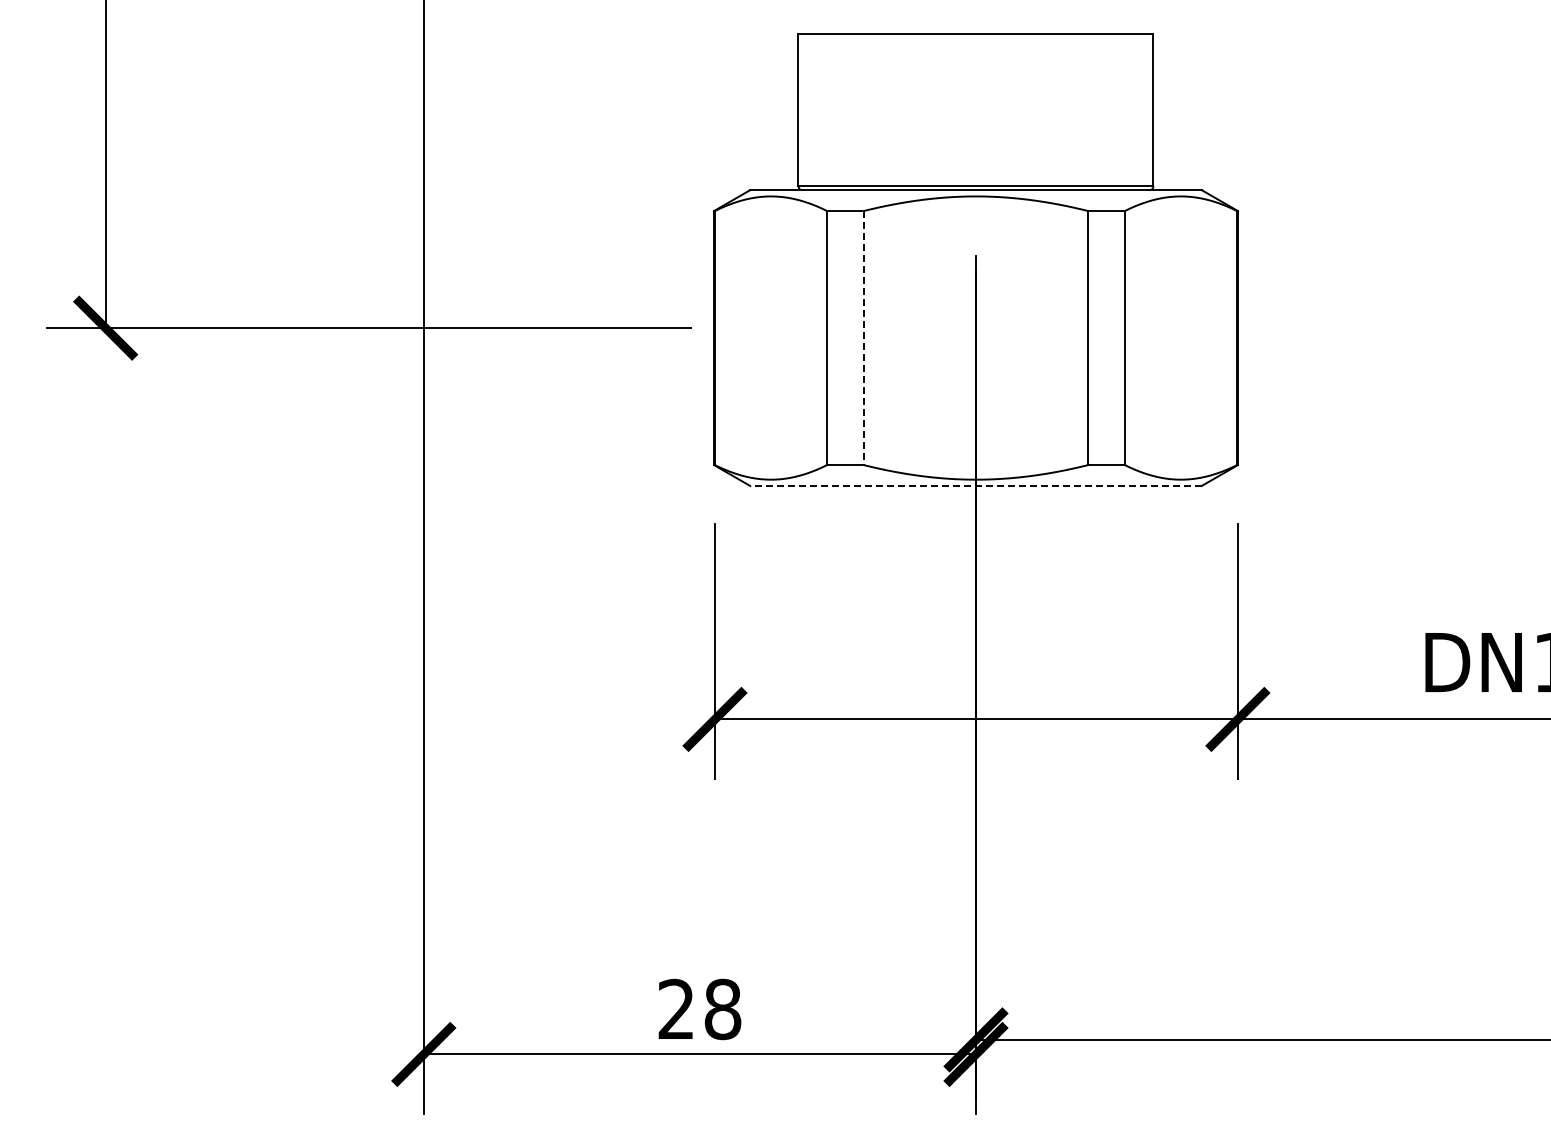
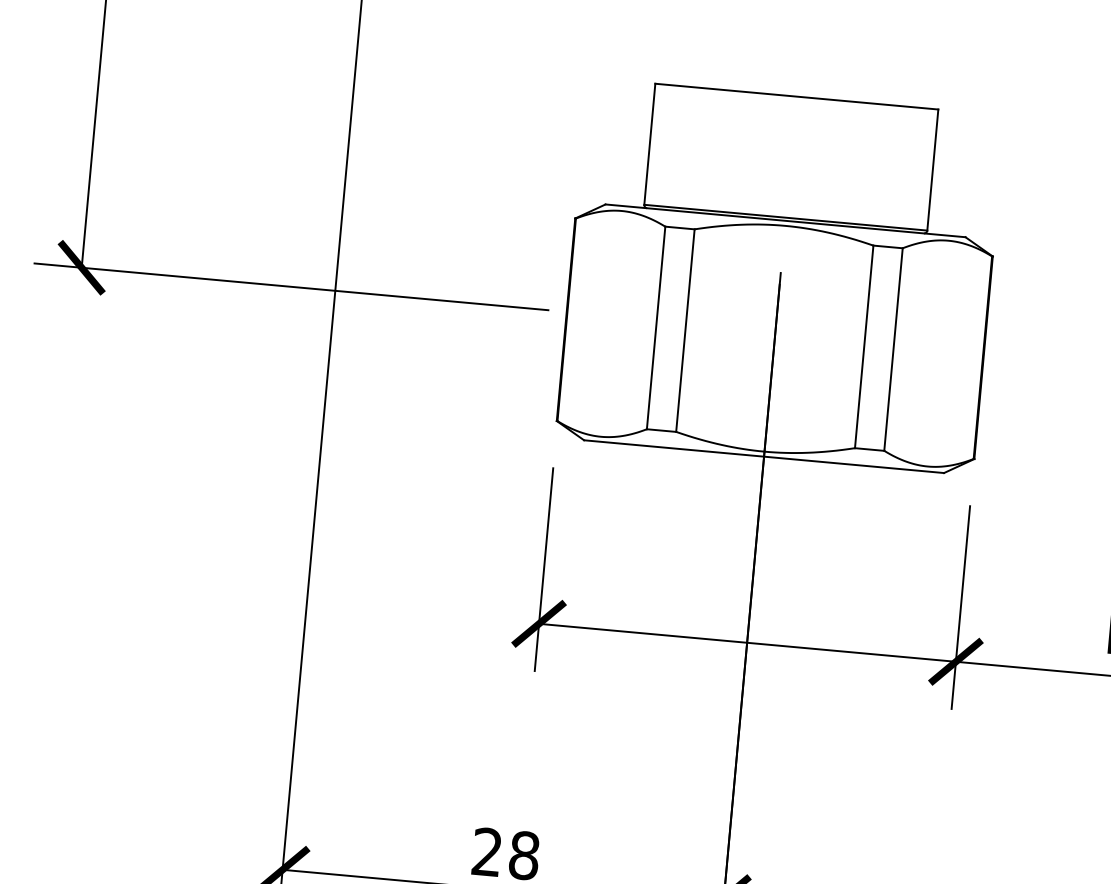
line: (863, 338) -> (685, 330), dashed -> solid
line: (975, 485) -> (763, 456), dashed -> solid

